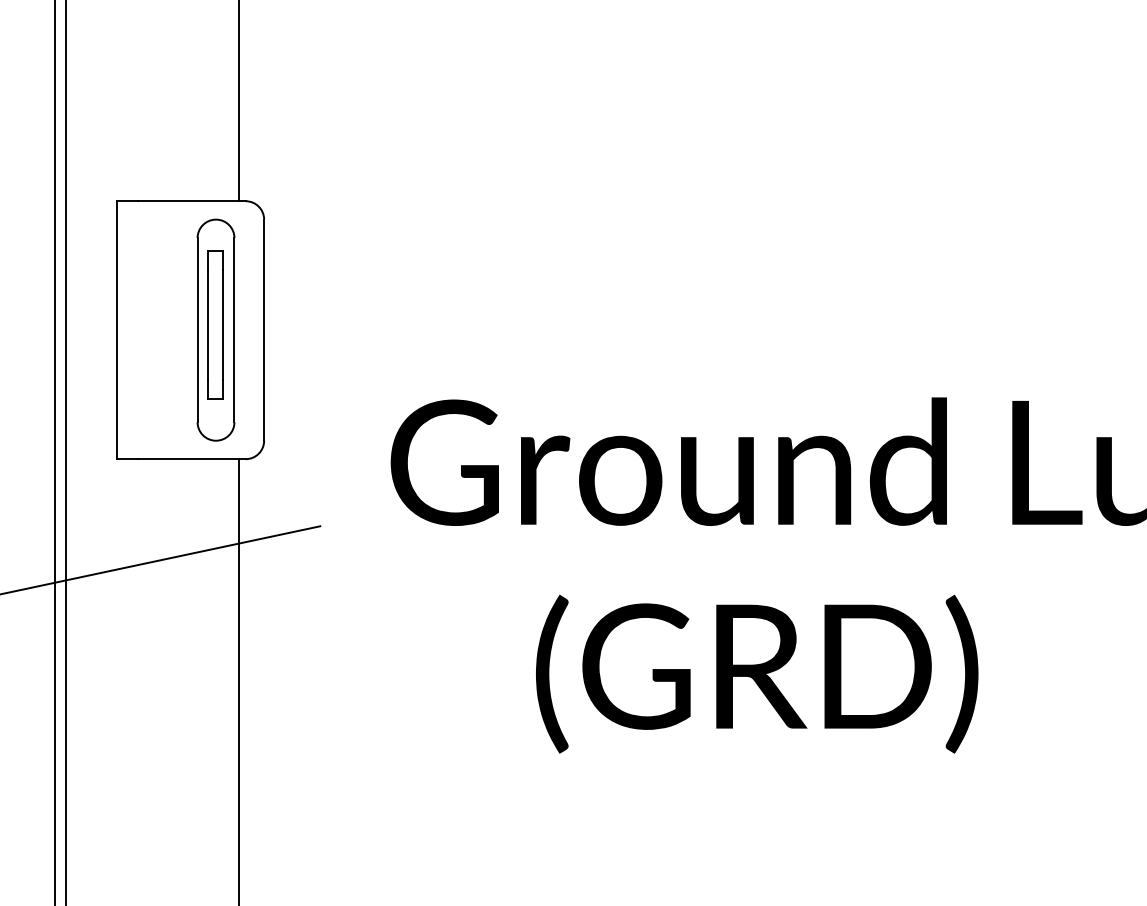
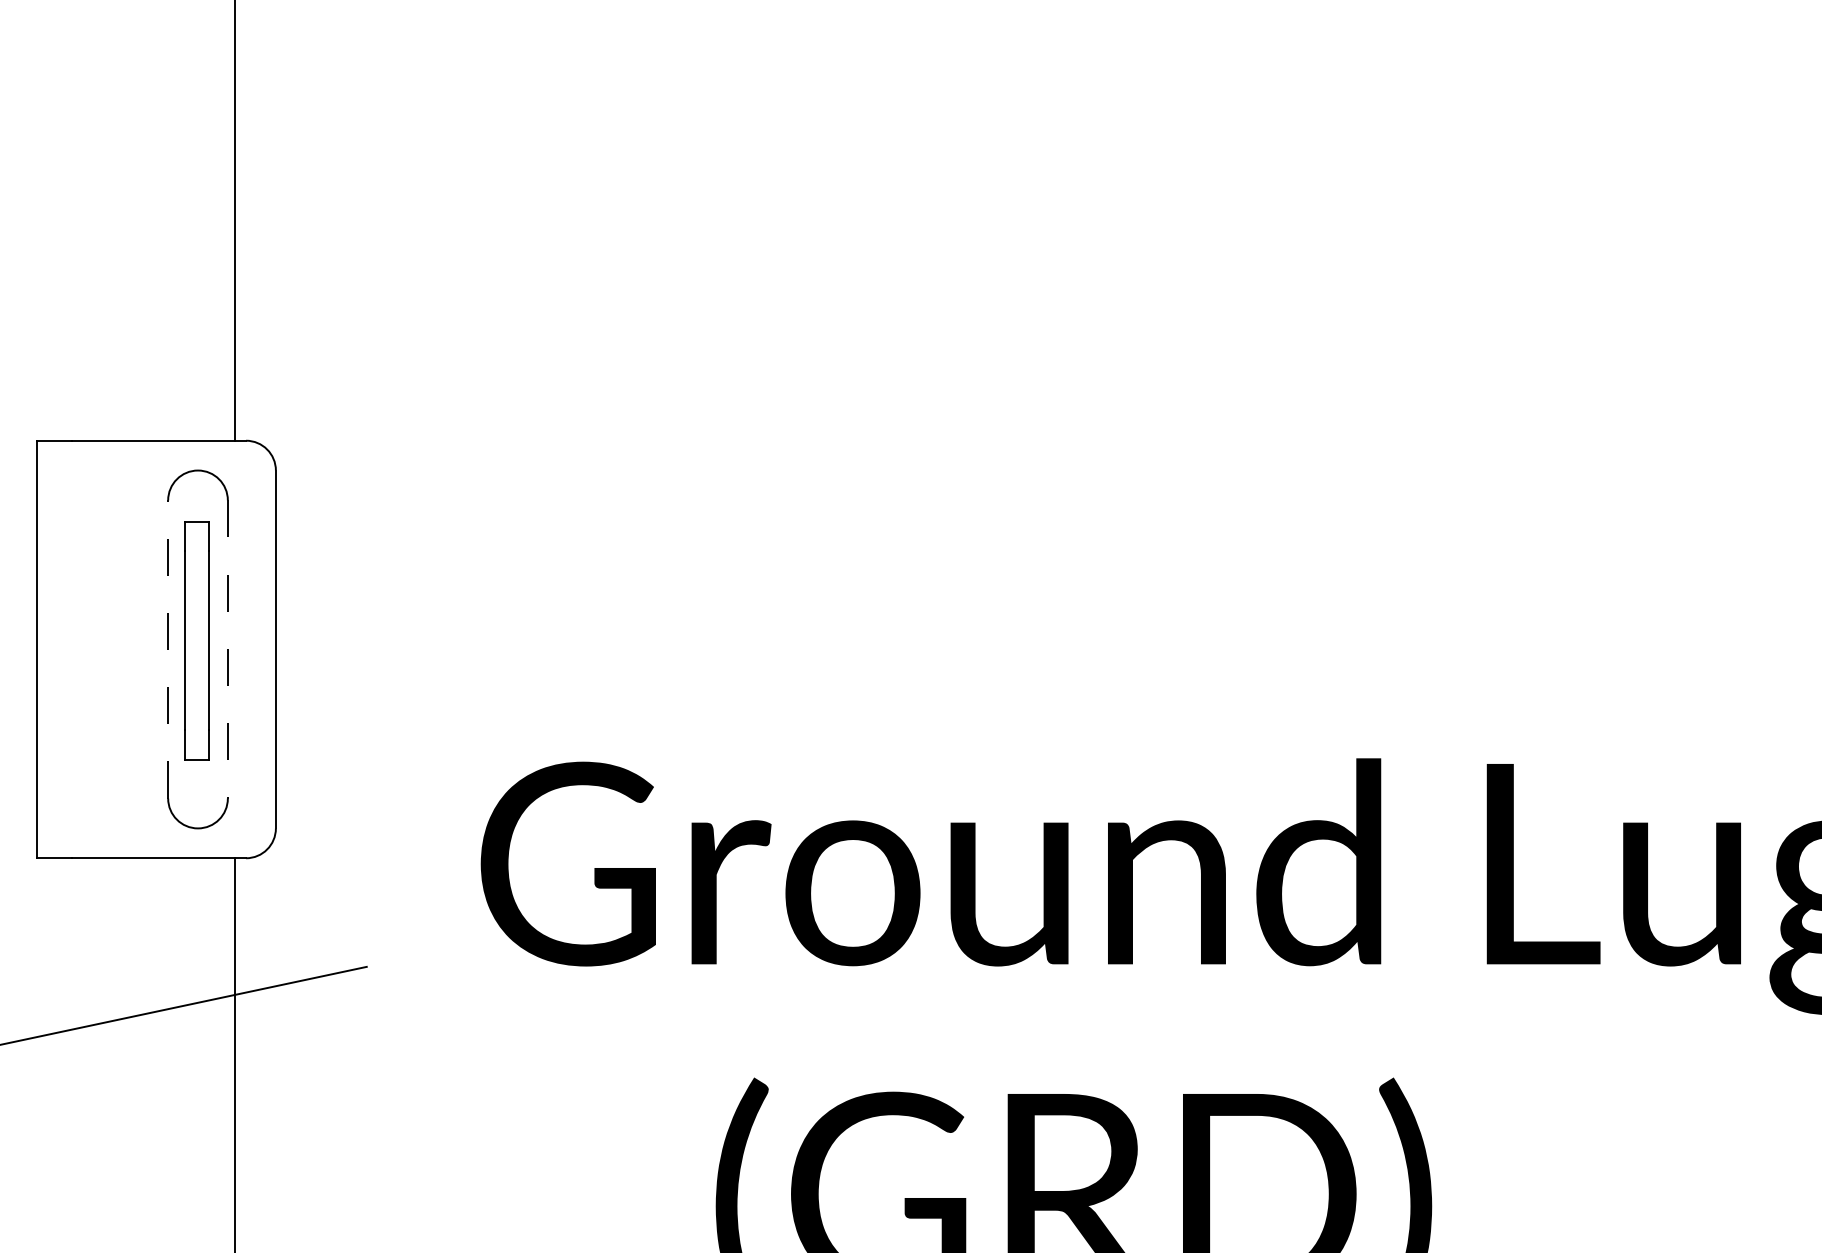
line: (197, 329) -> (168, 648), solid -> dashed
line: (234, 330) -> (227, 649), solid -> dashed

